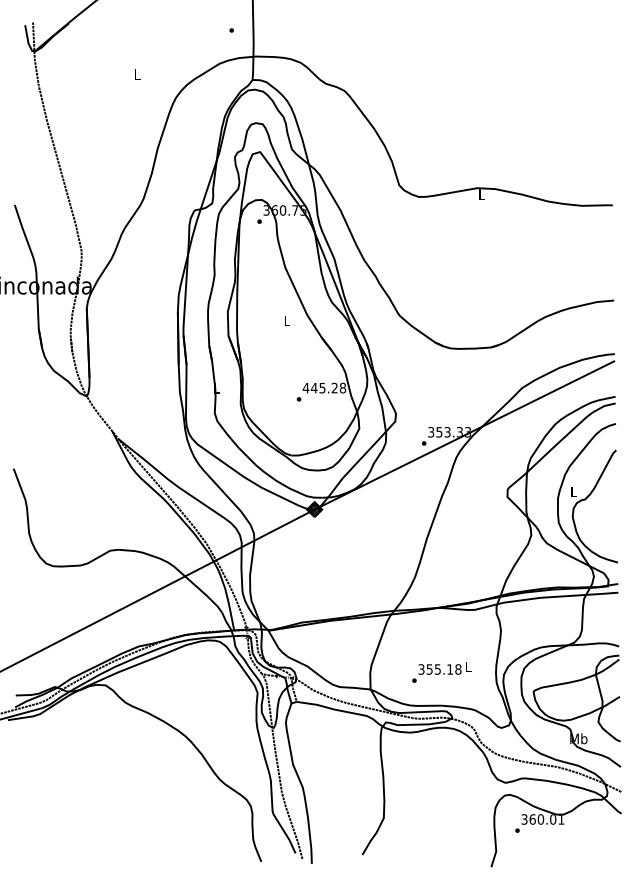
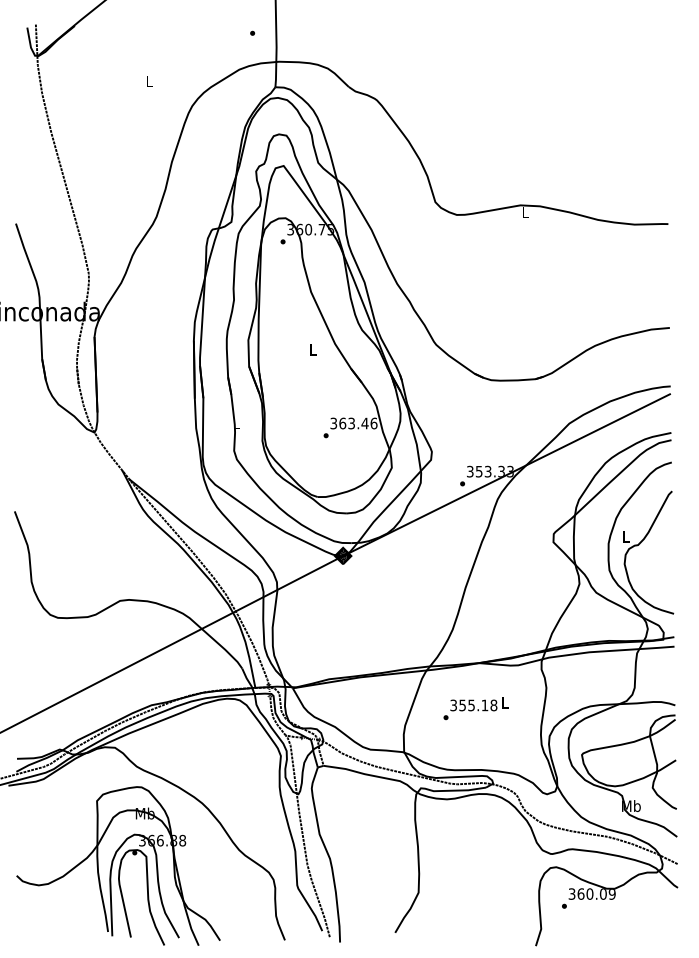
text: (324, 388) -> (353, 423), 445.28 -> 363.46
text: (441, 672) -> (475, 708), moved
part: (108, 793) -> (118, 865), added
text: (560, 819) -> (611, 894), 360.01 -> 360.09

